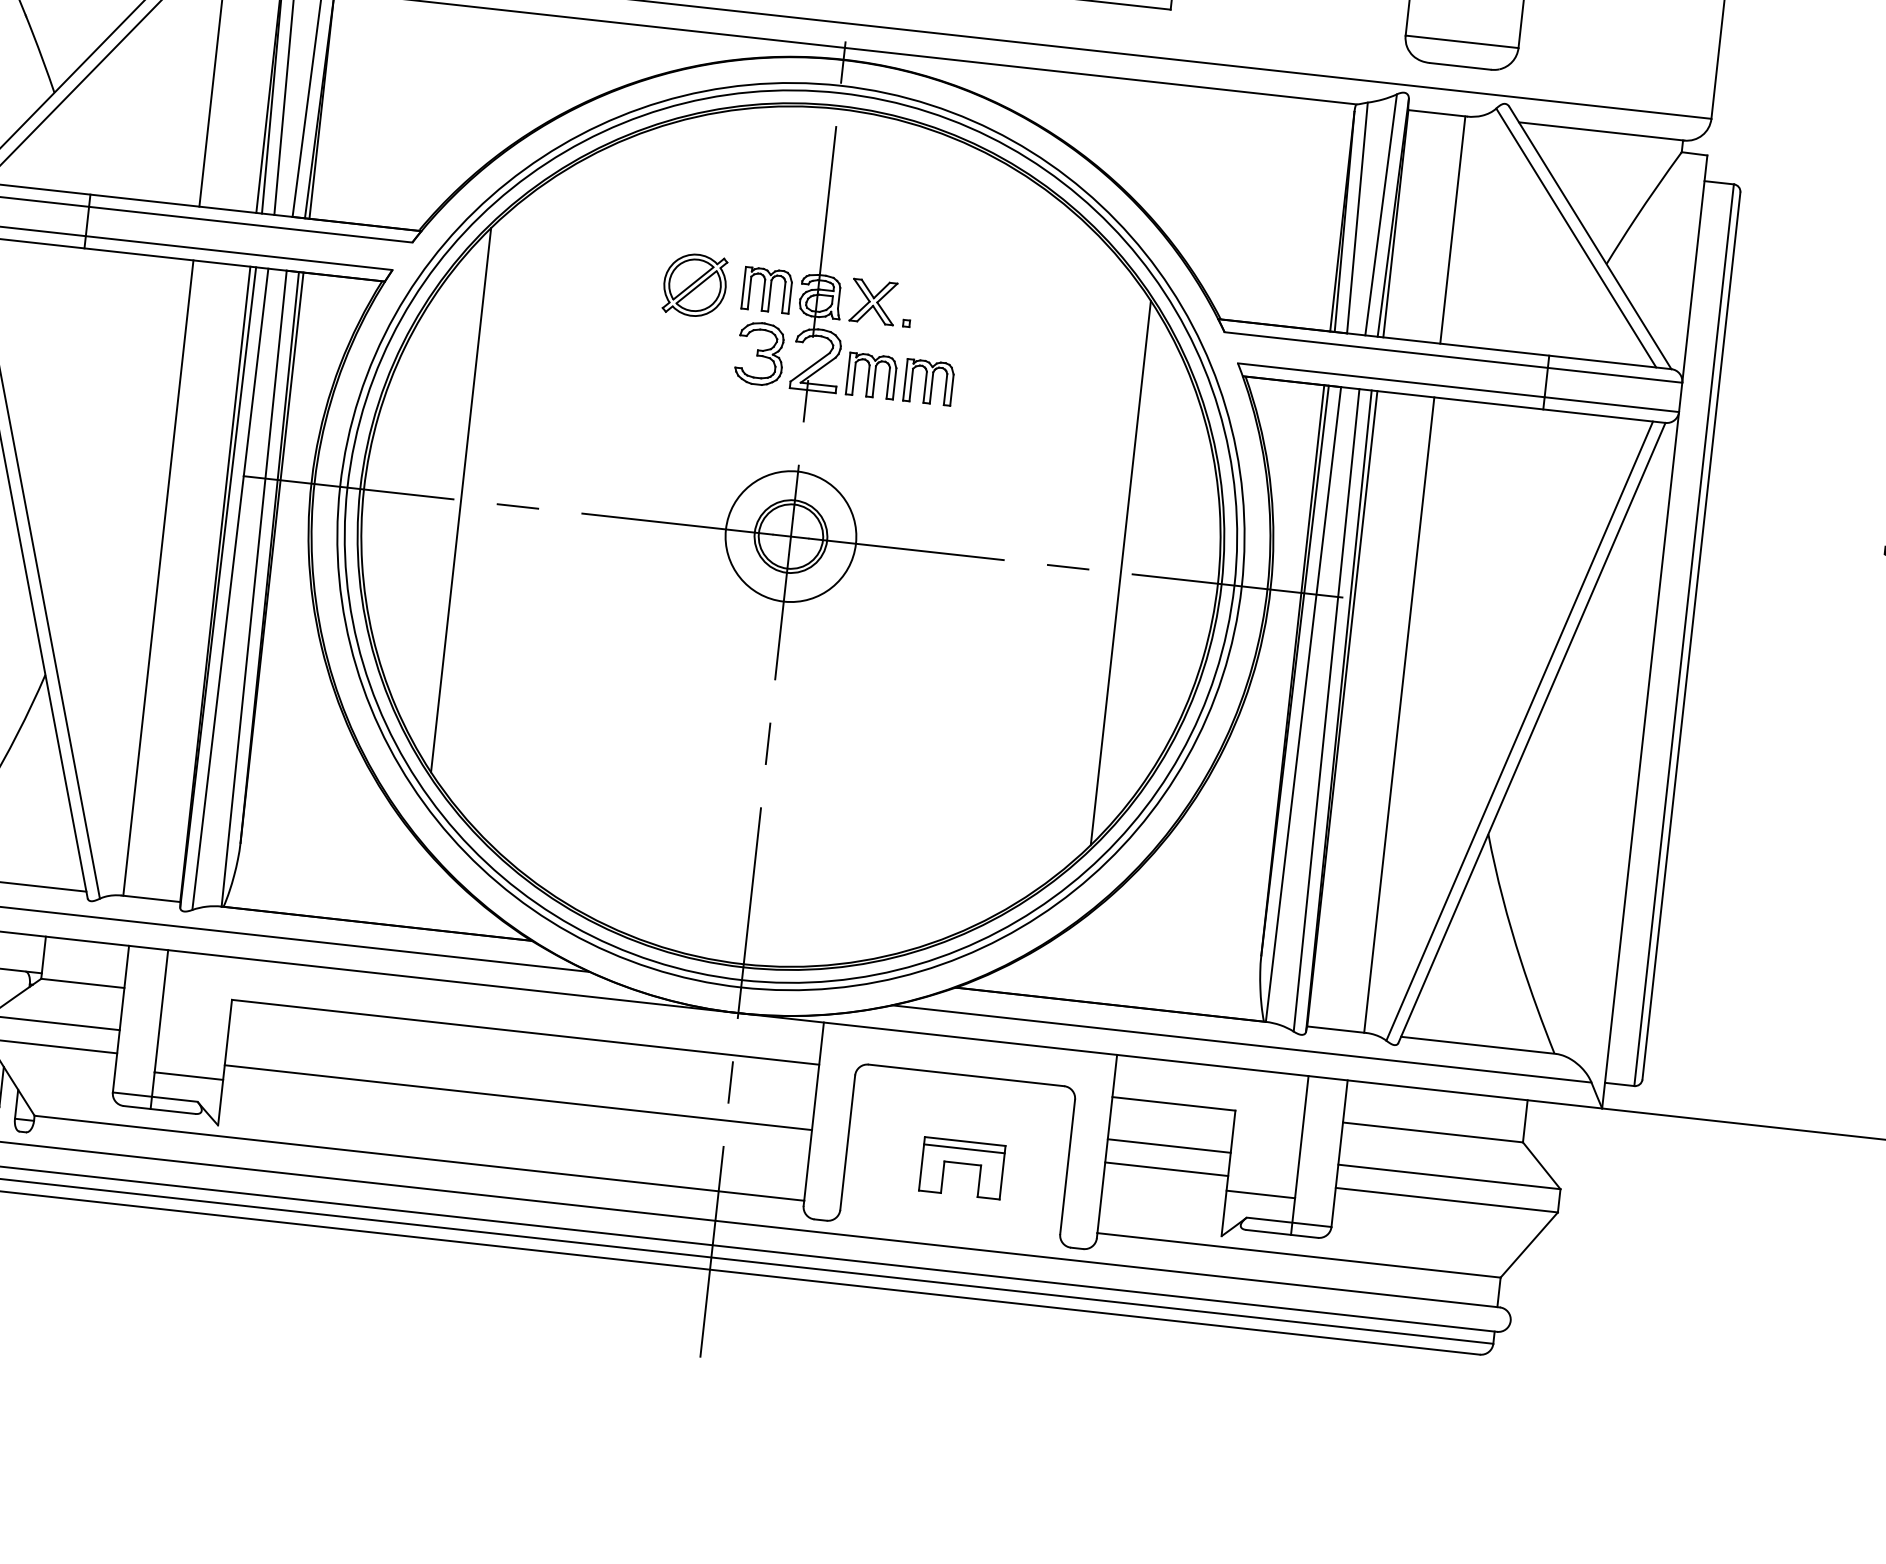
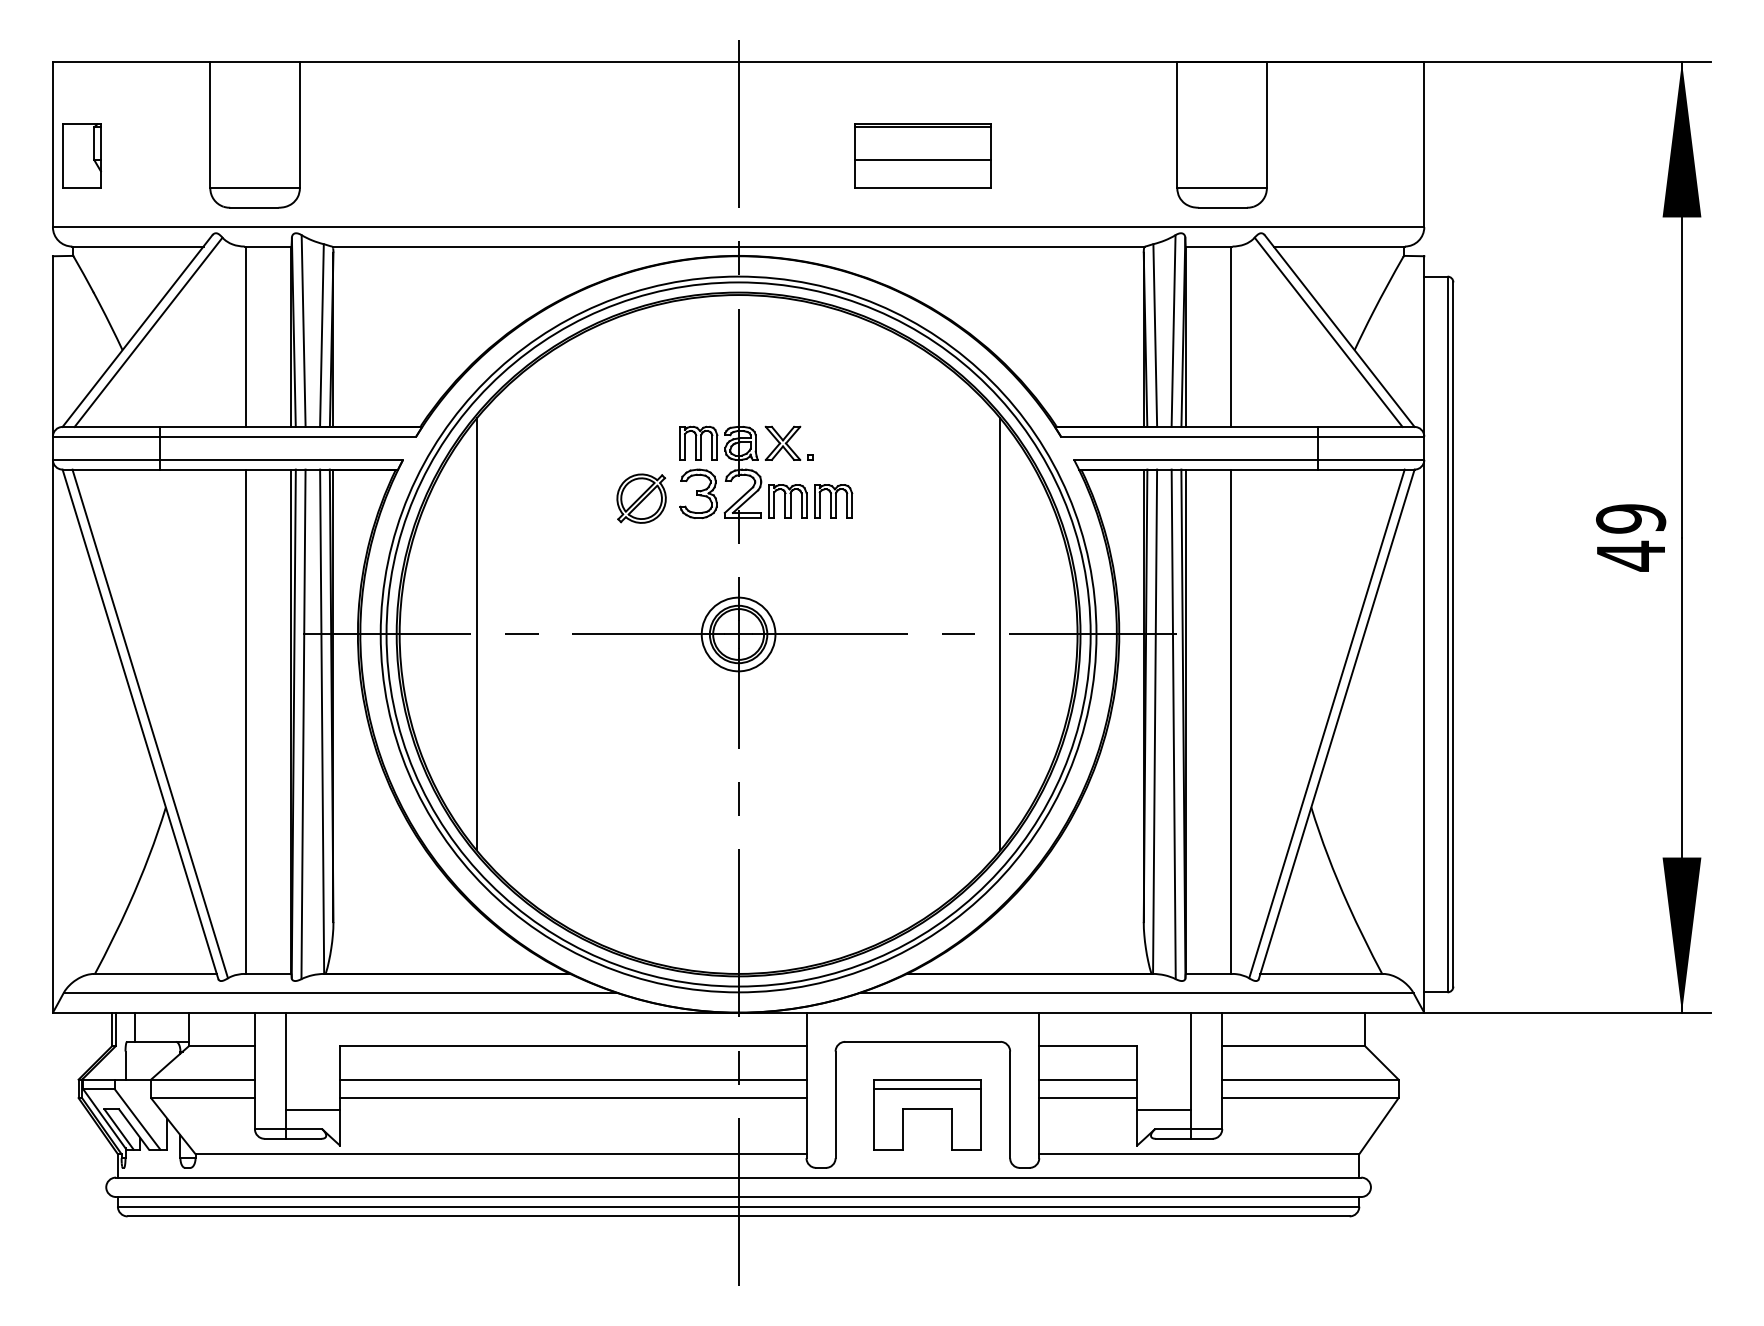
part: (694, 285) -> (641, 498), moved
circle: (790, 536) -> (738, 634), size x0.71
line: (521, 1074) -> (573, 1079), added
part: (962, 1167) -> (927, 1114), size x1.67

